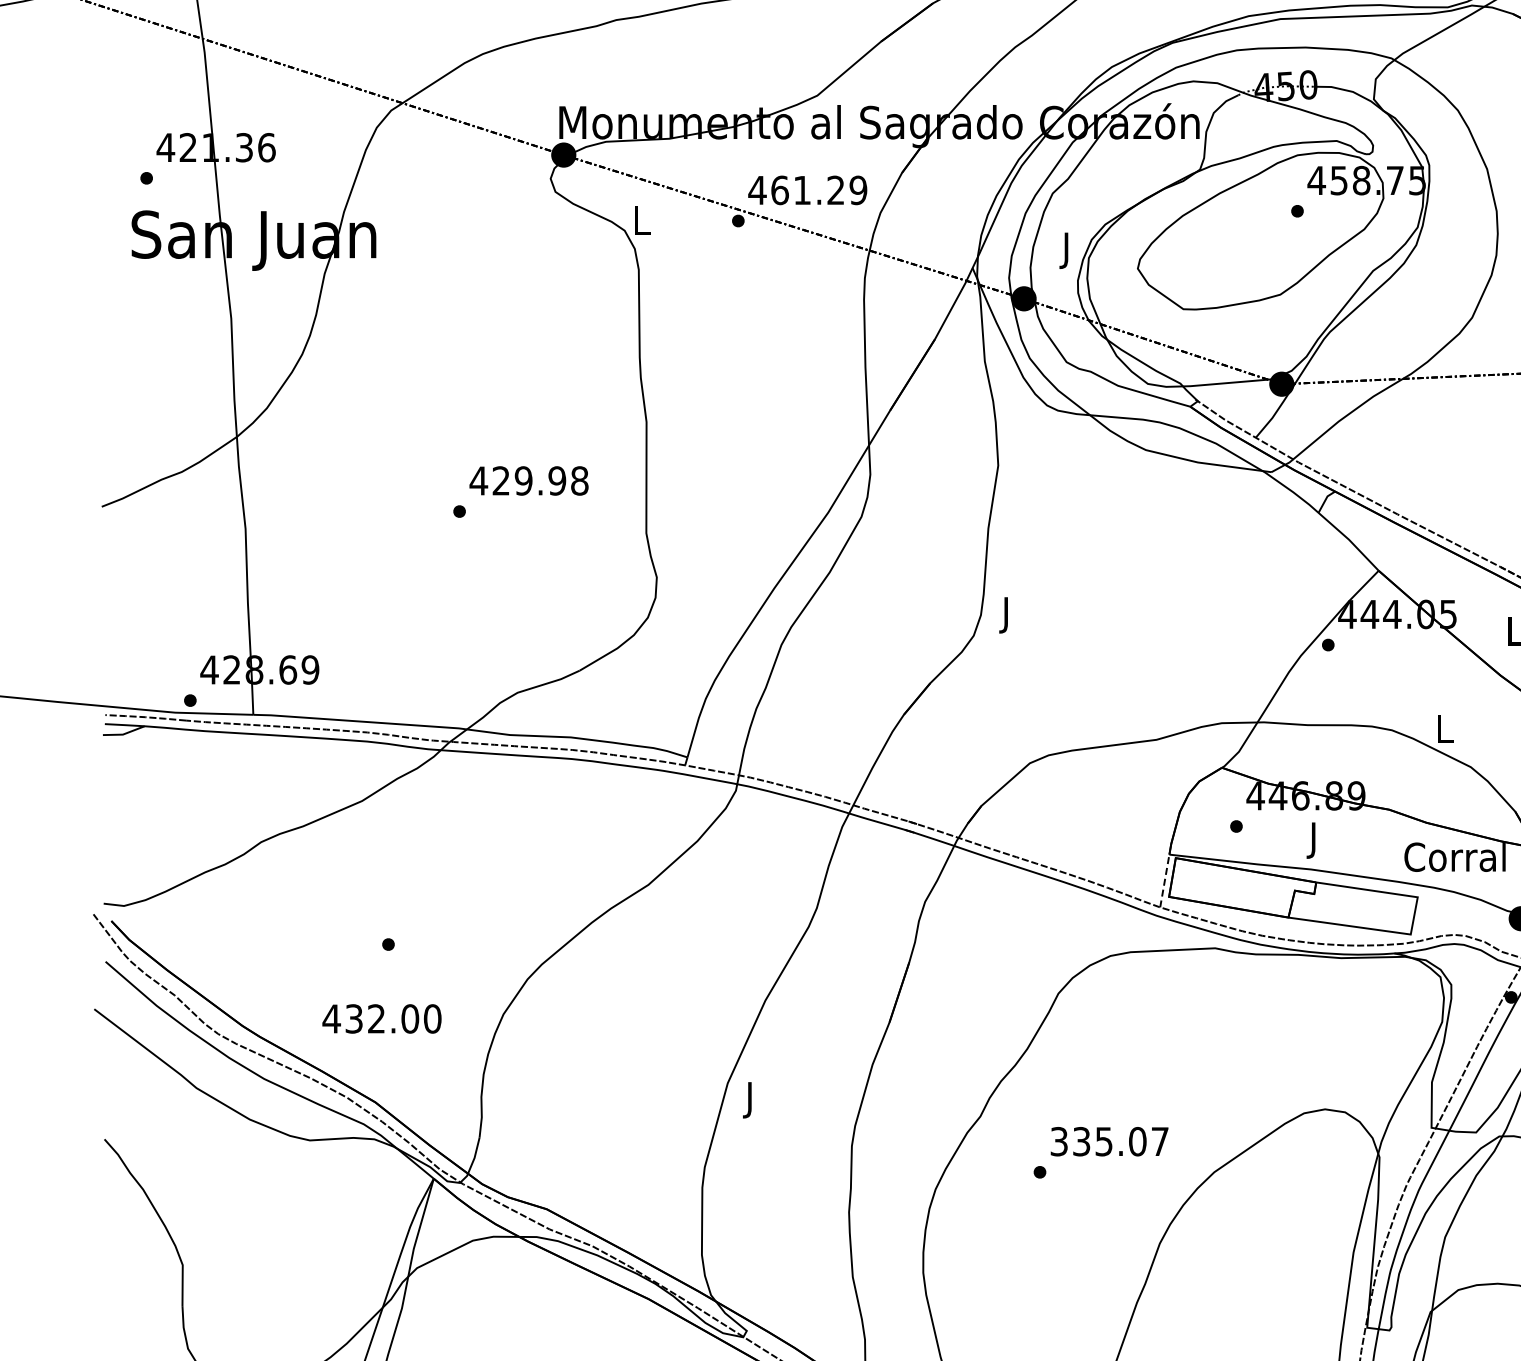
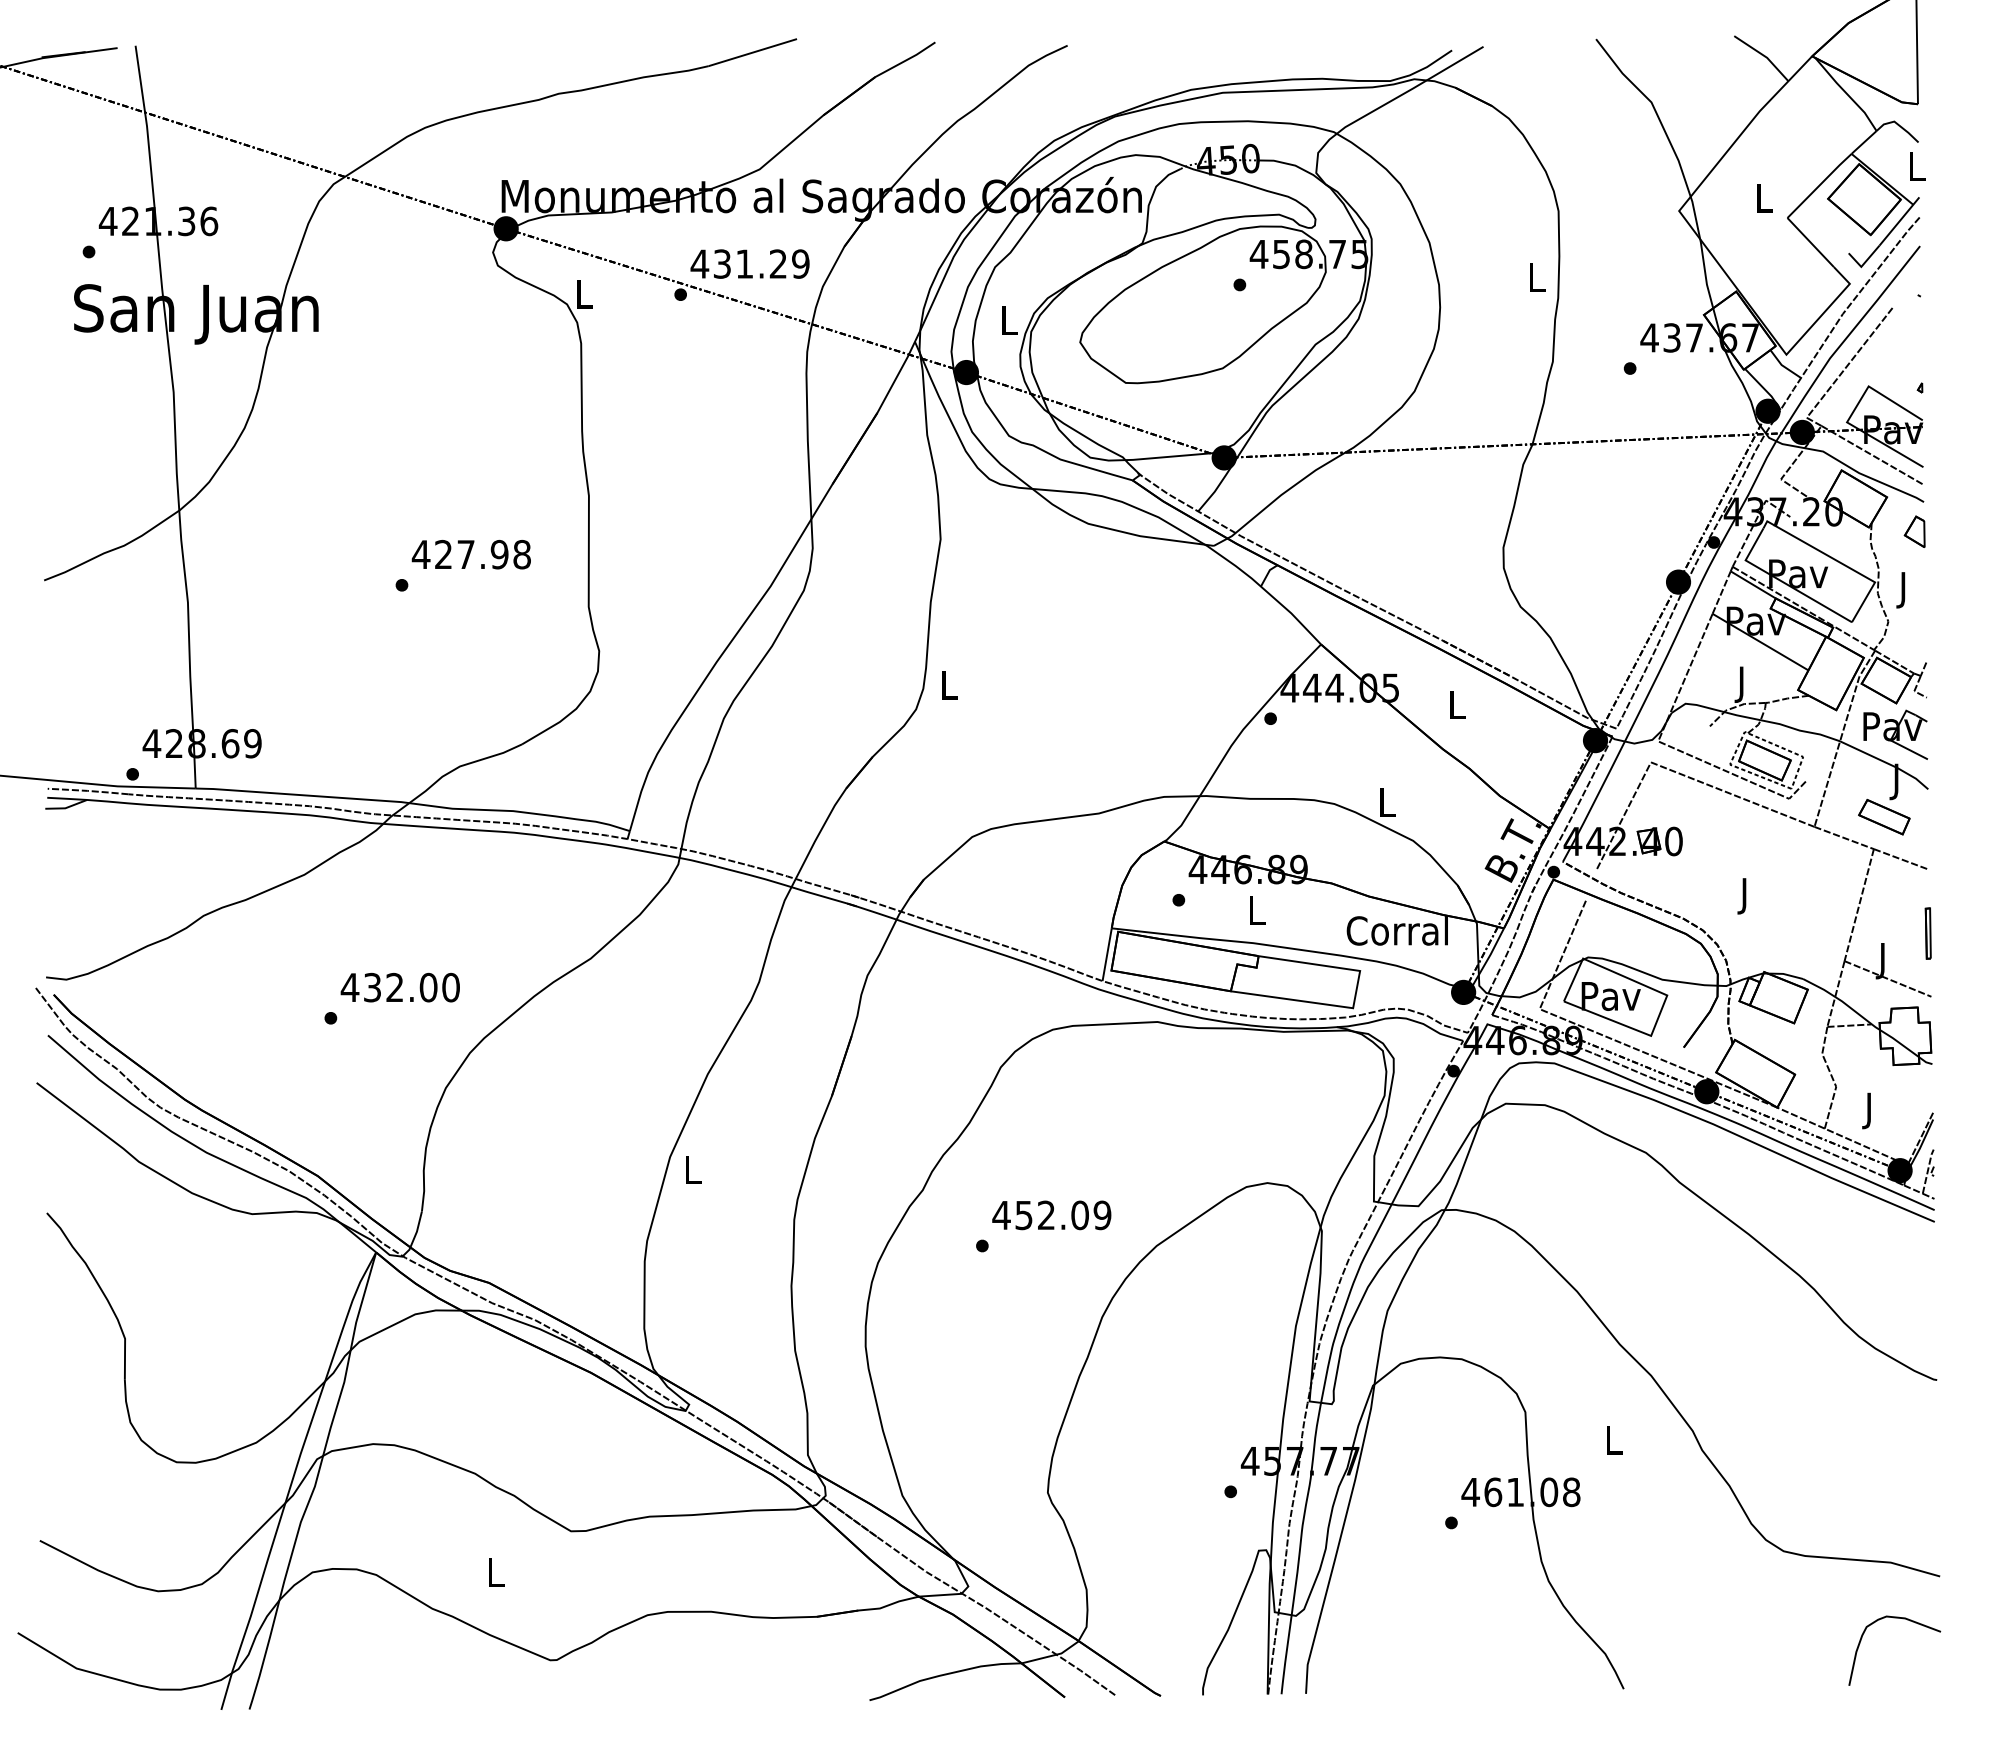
text: (780, 189) -> (722, 263), 461.29 -> 431.29
text: (1067, 250) -> (1009, 324), J -> L
text: (523, 480) -> (465, 554), 429.98 -> 427.98
text: (1007, 615) -> (949, 689), J -> L
text: (1315, 840) -> (1257, 914), J -> L
line: (1165, 880) -> (1107, 954), dashed -> solid
text: (381, 1018) -> (399, 987), moved
text: (751, 1099) -> (693, 1173), J -> L
text: (1109, 1141) -> (1051, 1215), 335.07 -> 452.09

